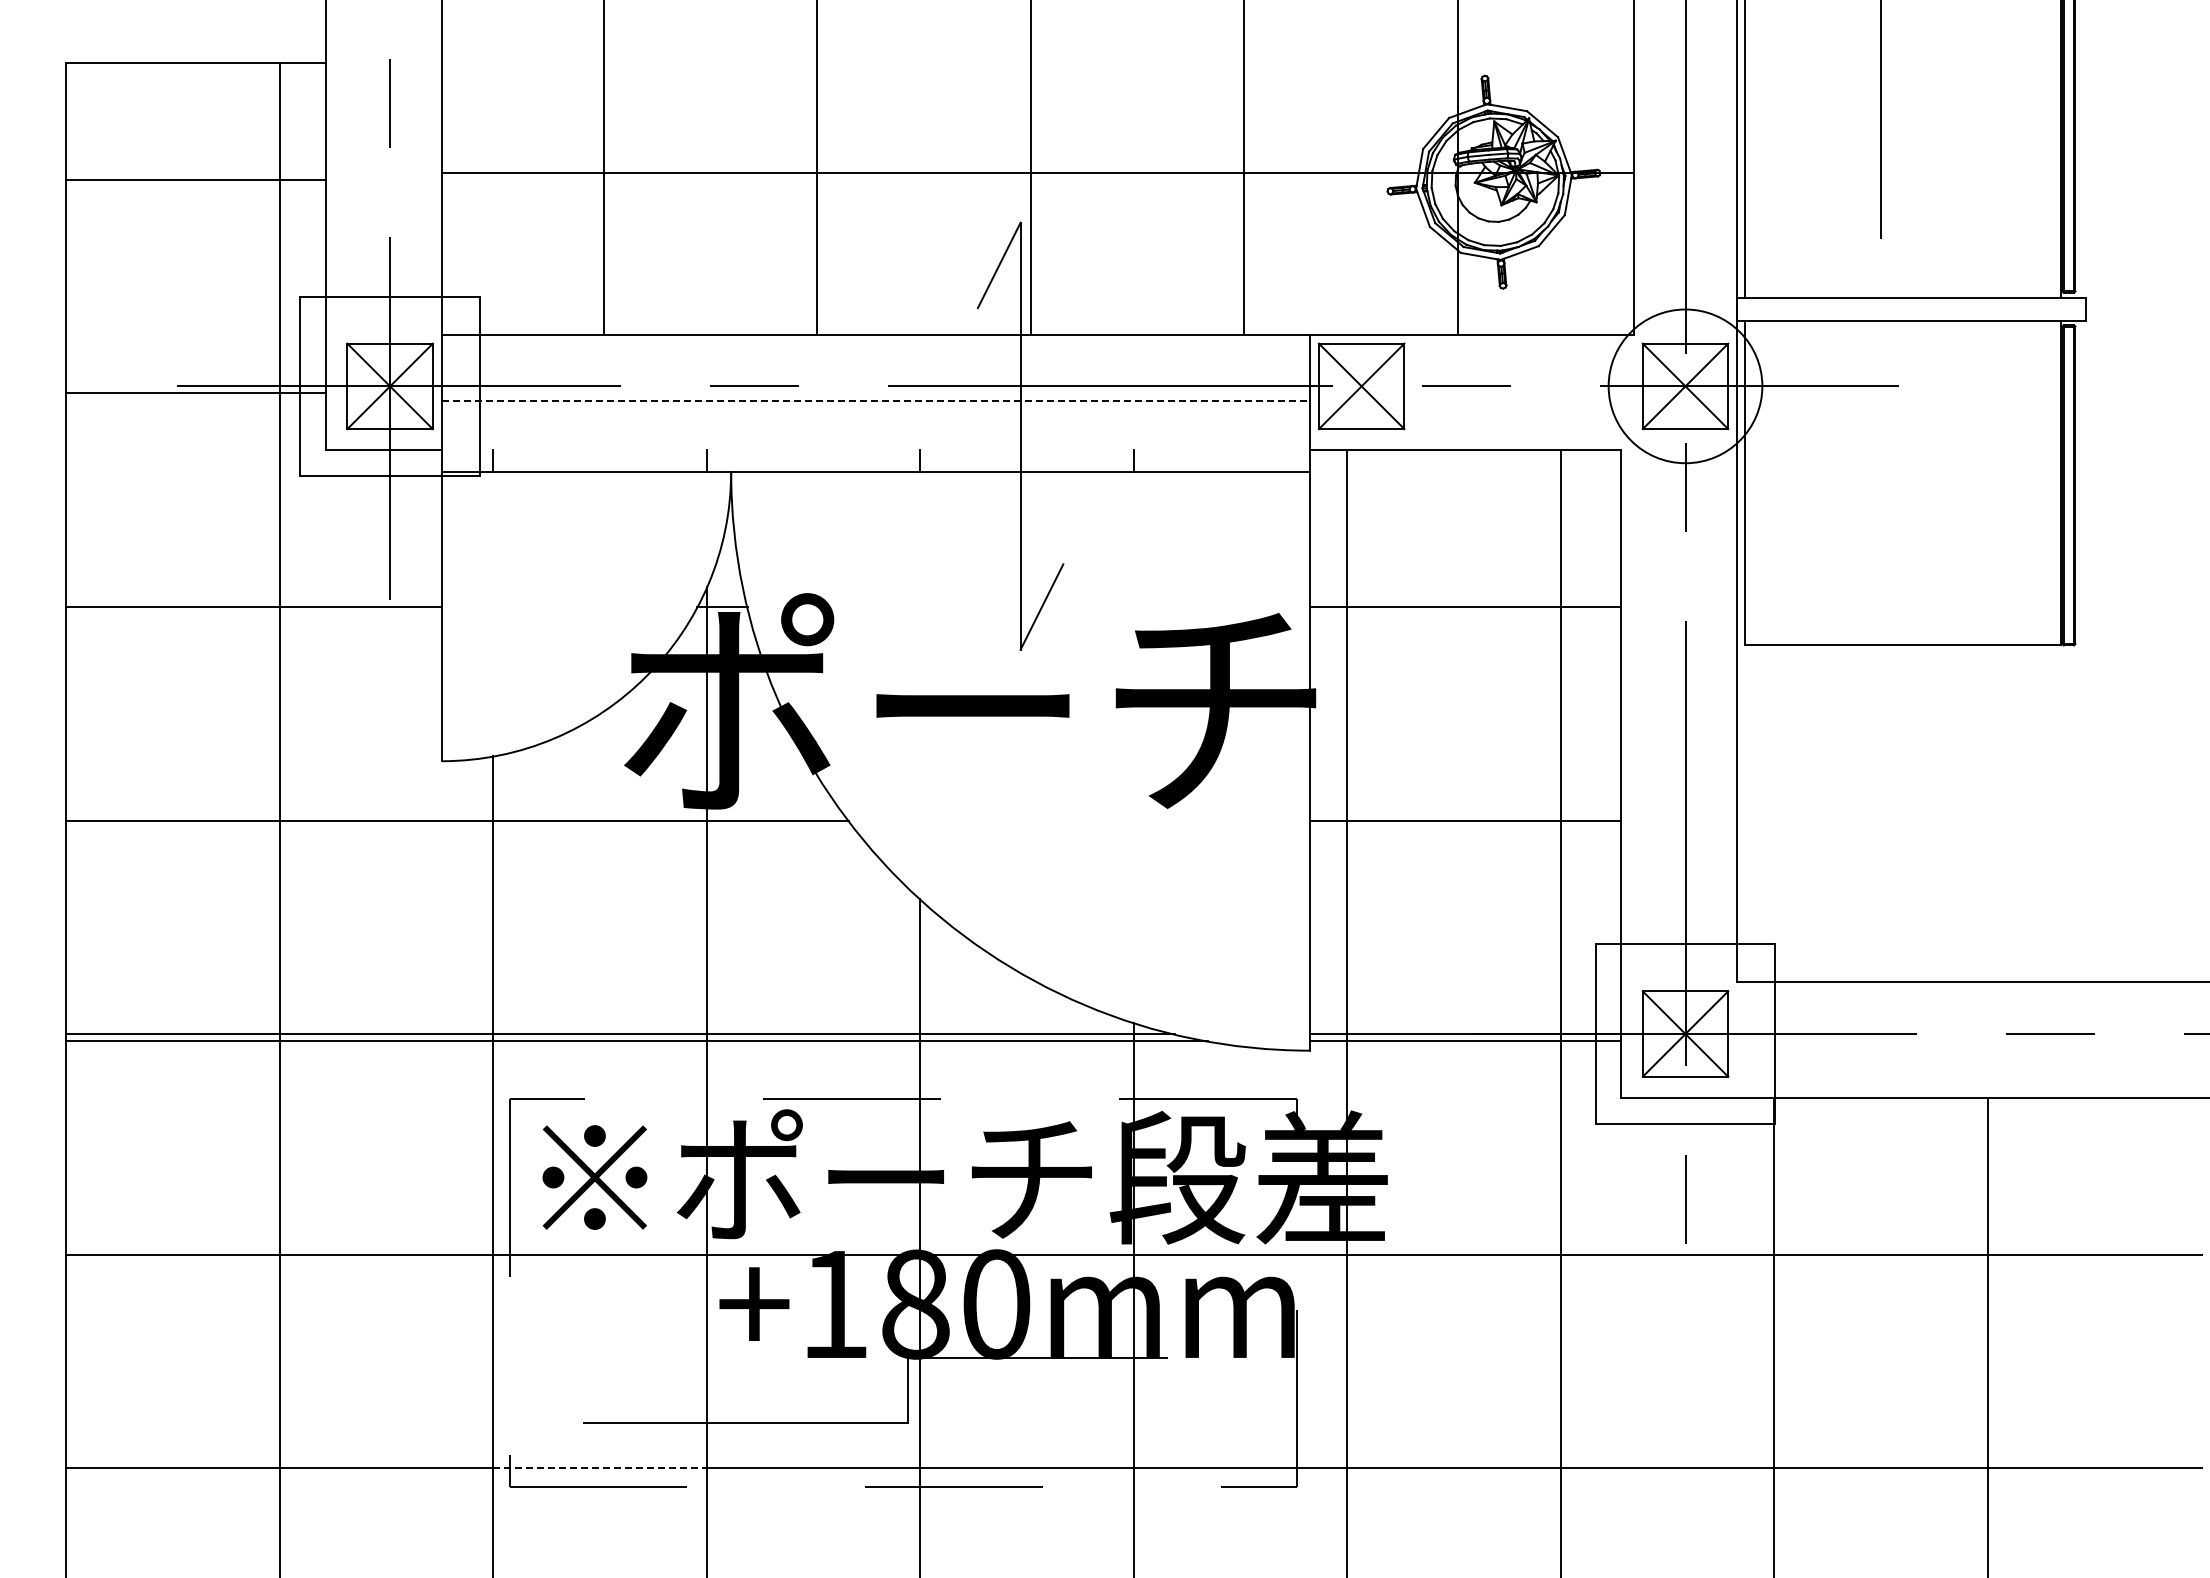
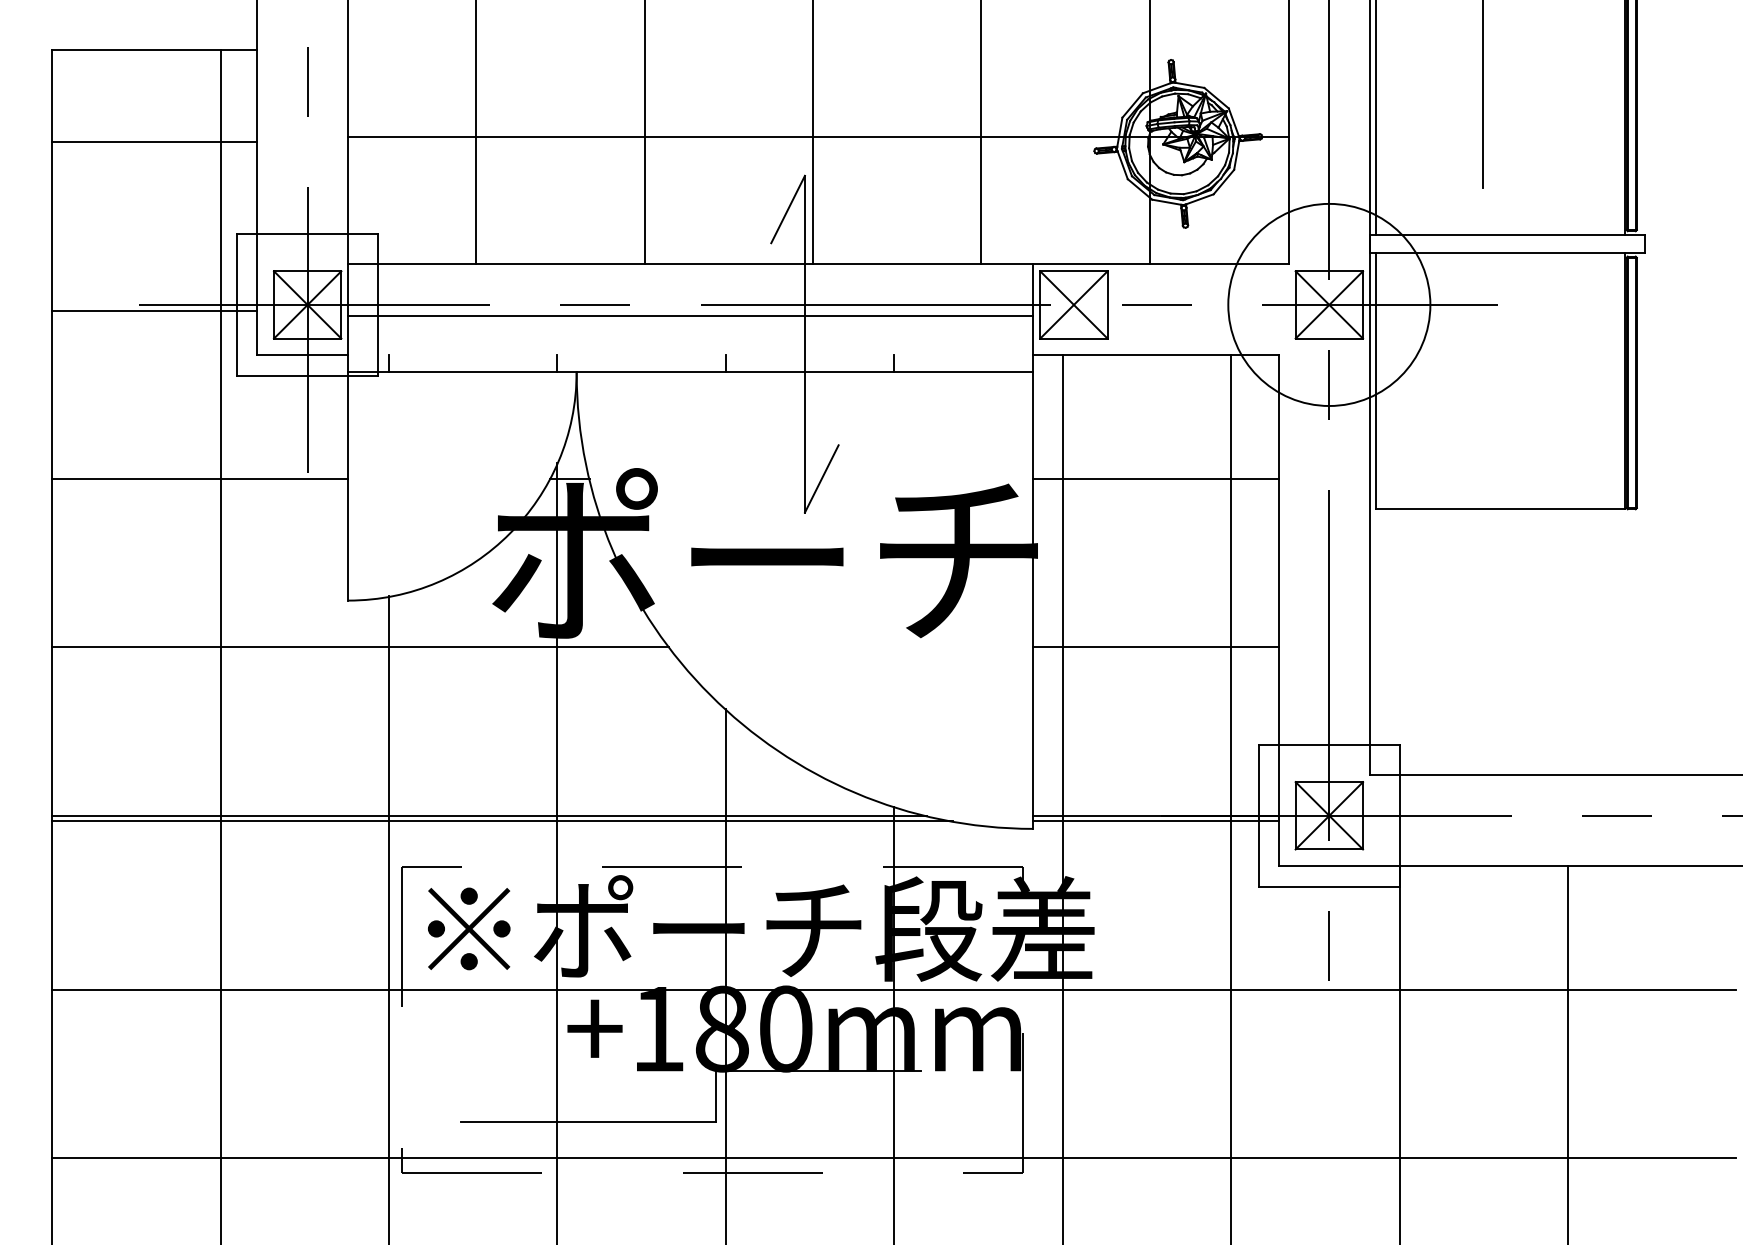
circle: (1685, 386) -> (1329, 305), size x1.67
line: (876, 400) -> (691, 316), dashed -> solid
line: (600, 1468) -> (473, 1158), dashed -> solid

